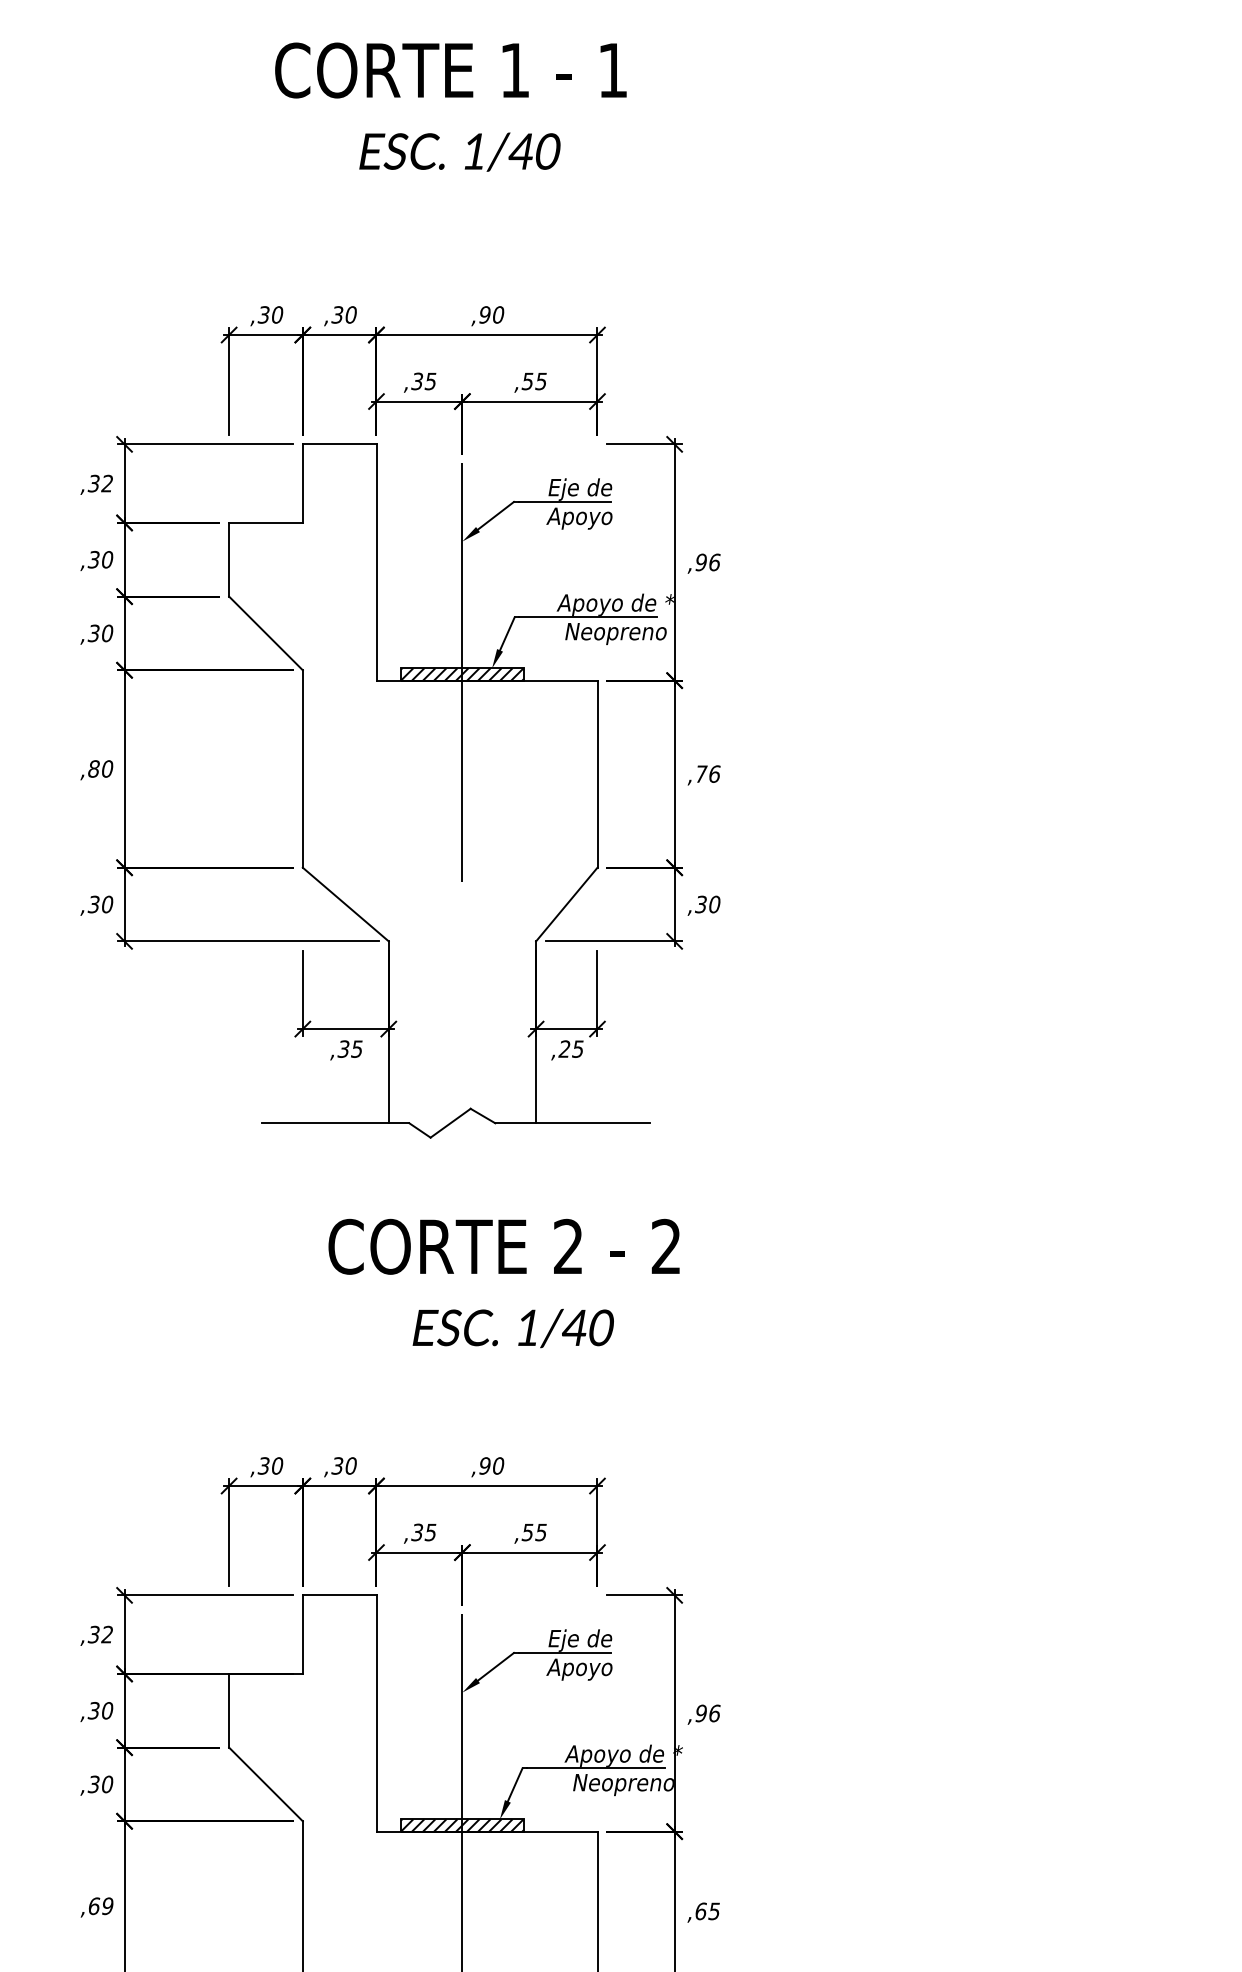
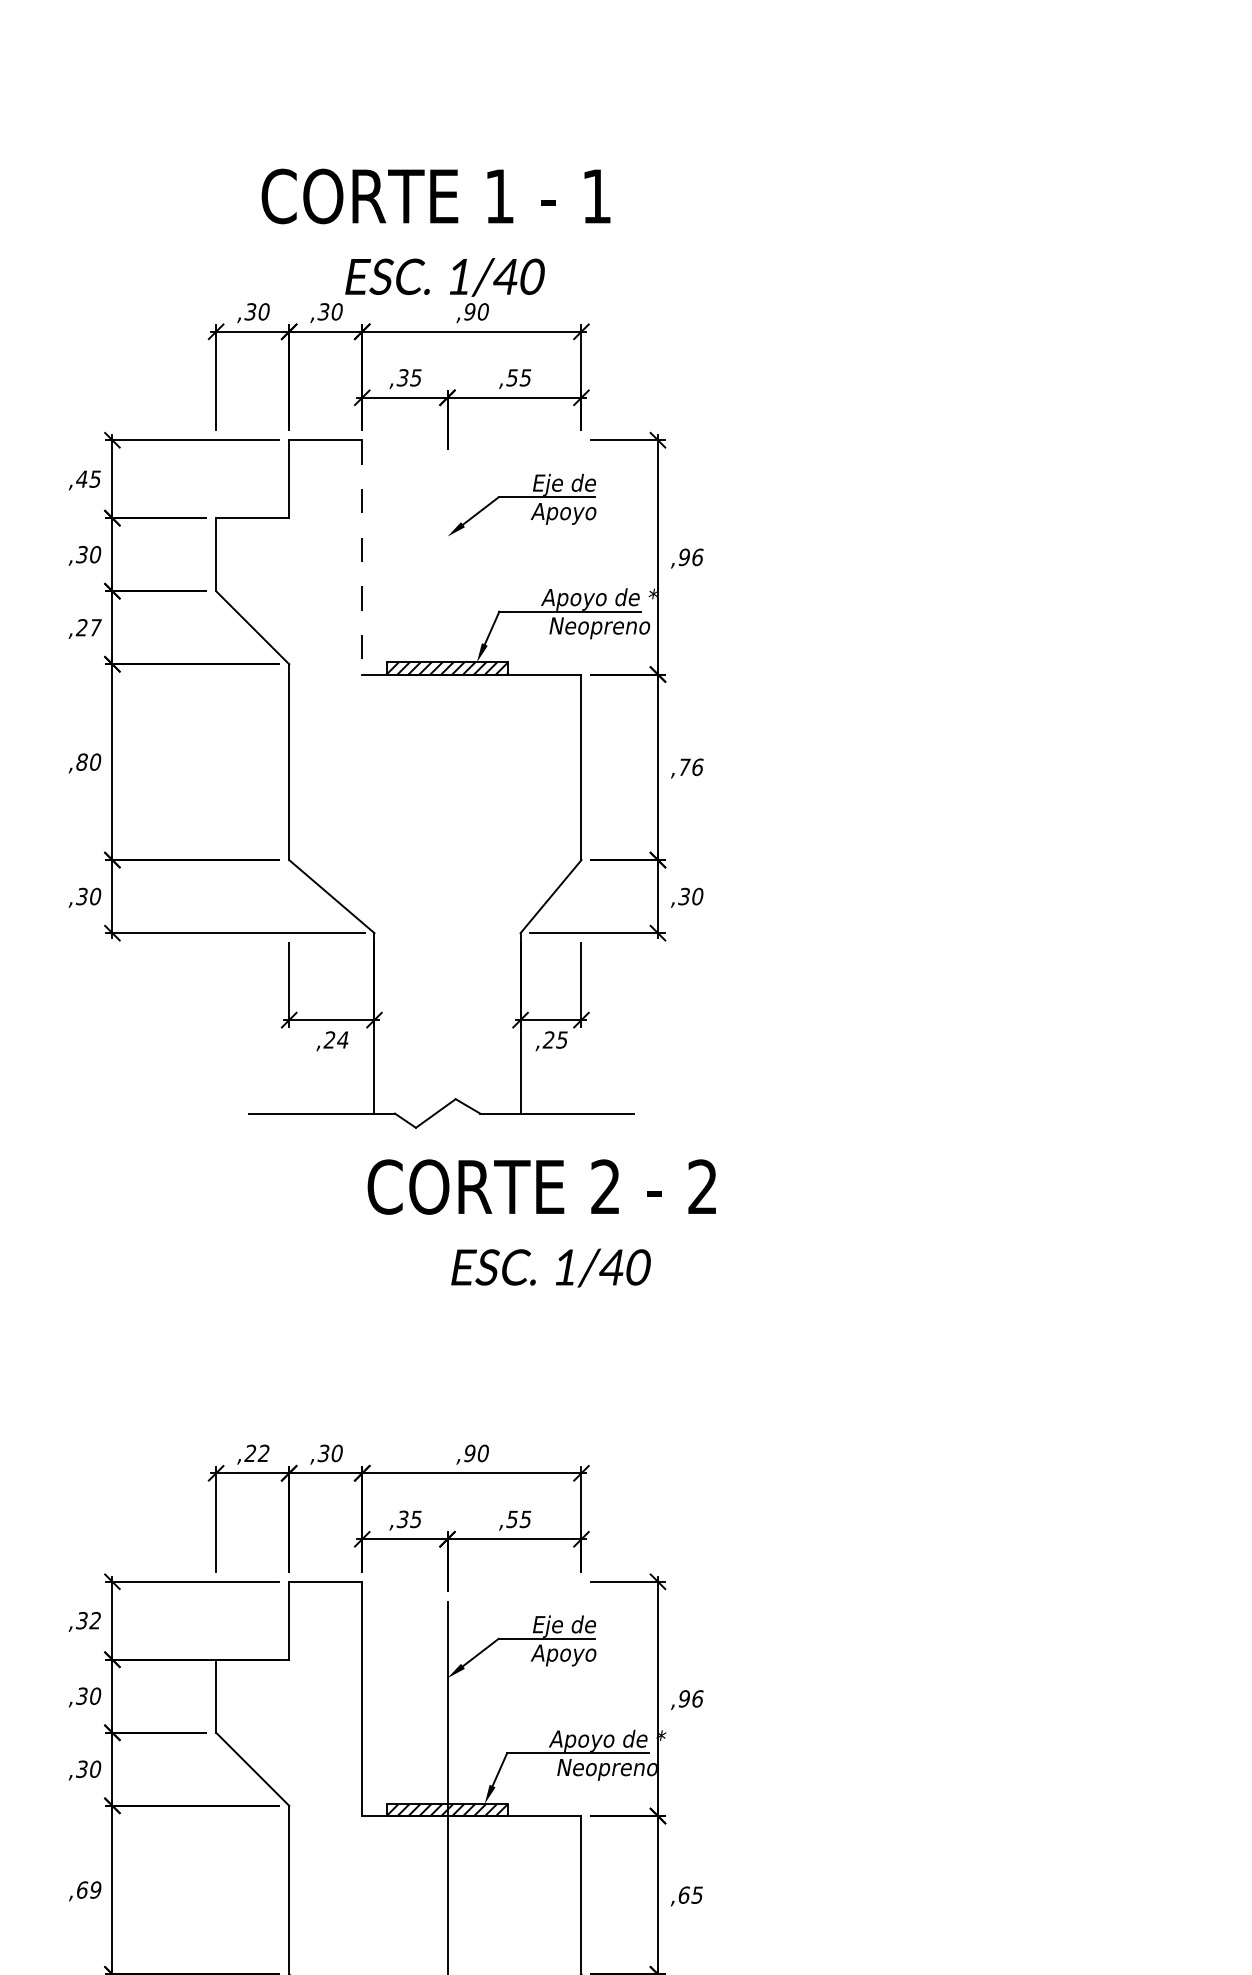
text: (450, 106) -> (435, 232), moved
text: (100, 482) -> (88, 478), ,32 -> ,45
line: (376, 562) -> (362, 557), solid -> dashed
text: (100, 633) -> (88, 627), ,30 -> ,27
line: (462, 672) -> (447, 666), removed
text: (349, 1048) -> (335, 1039), ,35 -> ,24
text: (503, 1283) -> (541, 1223), moved
text: (269, 1466) -> (256, 1453), ,30 -> ,22

